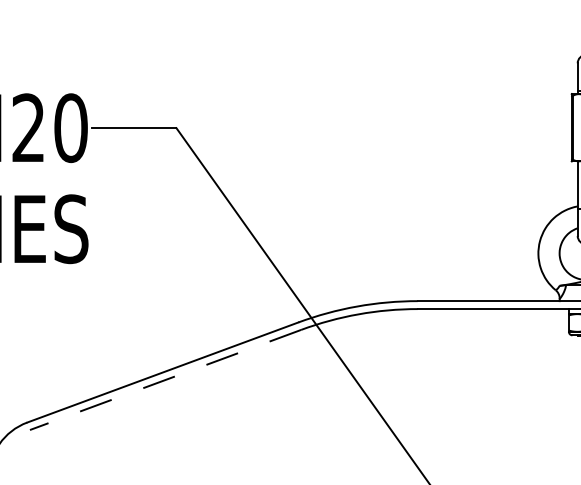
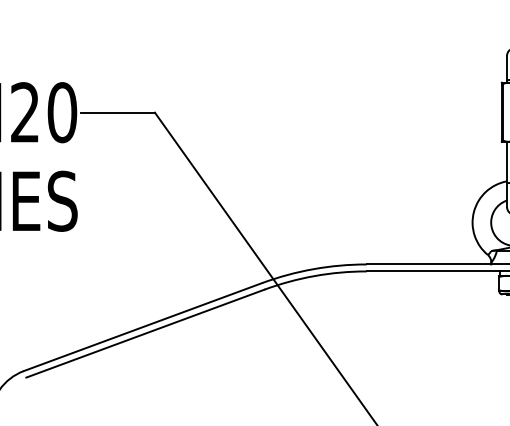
line: (165, 379) -> (145, 333), dashed -> solid

